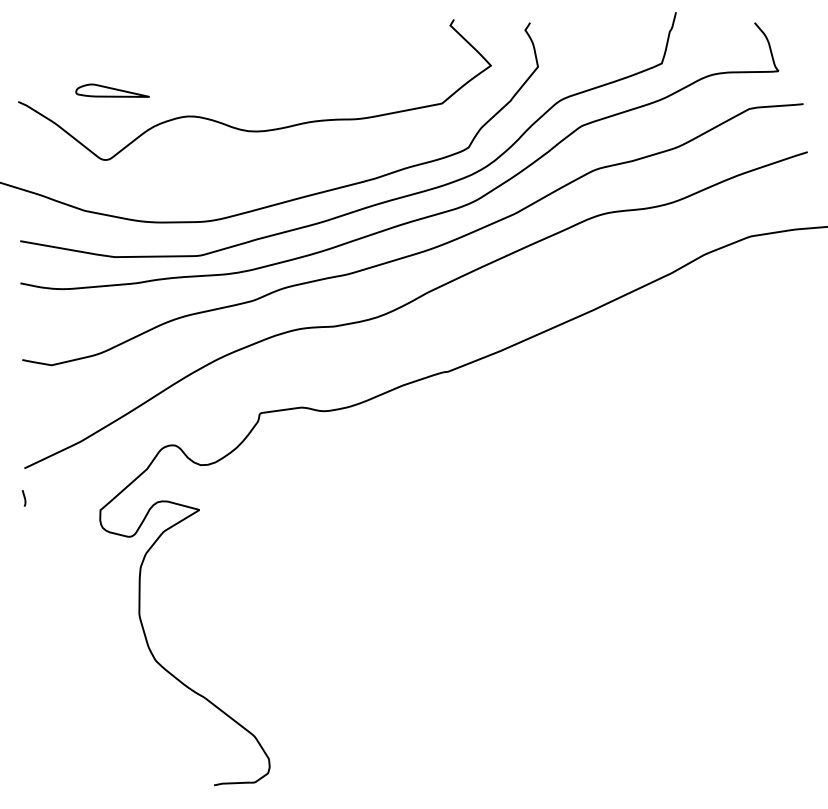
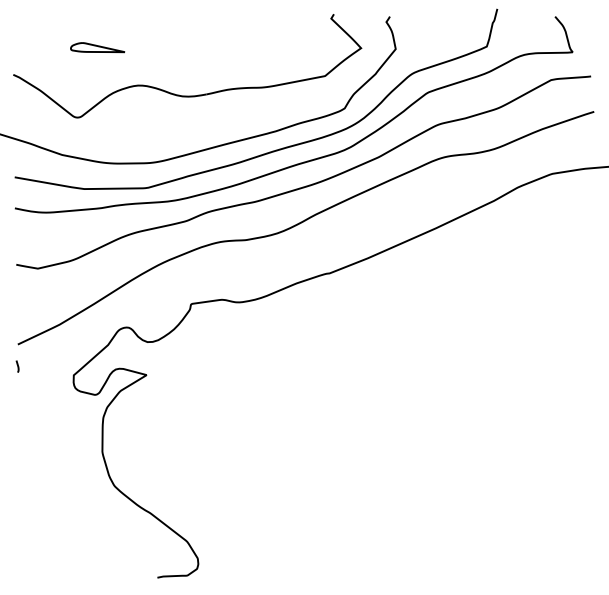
part: (112, 90) -> (97, 47), moved

